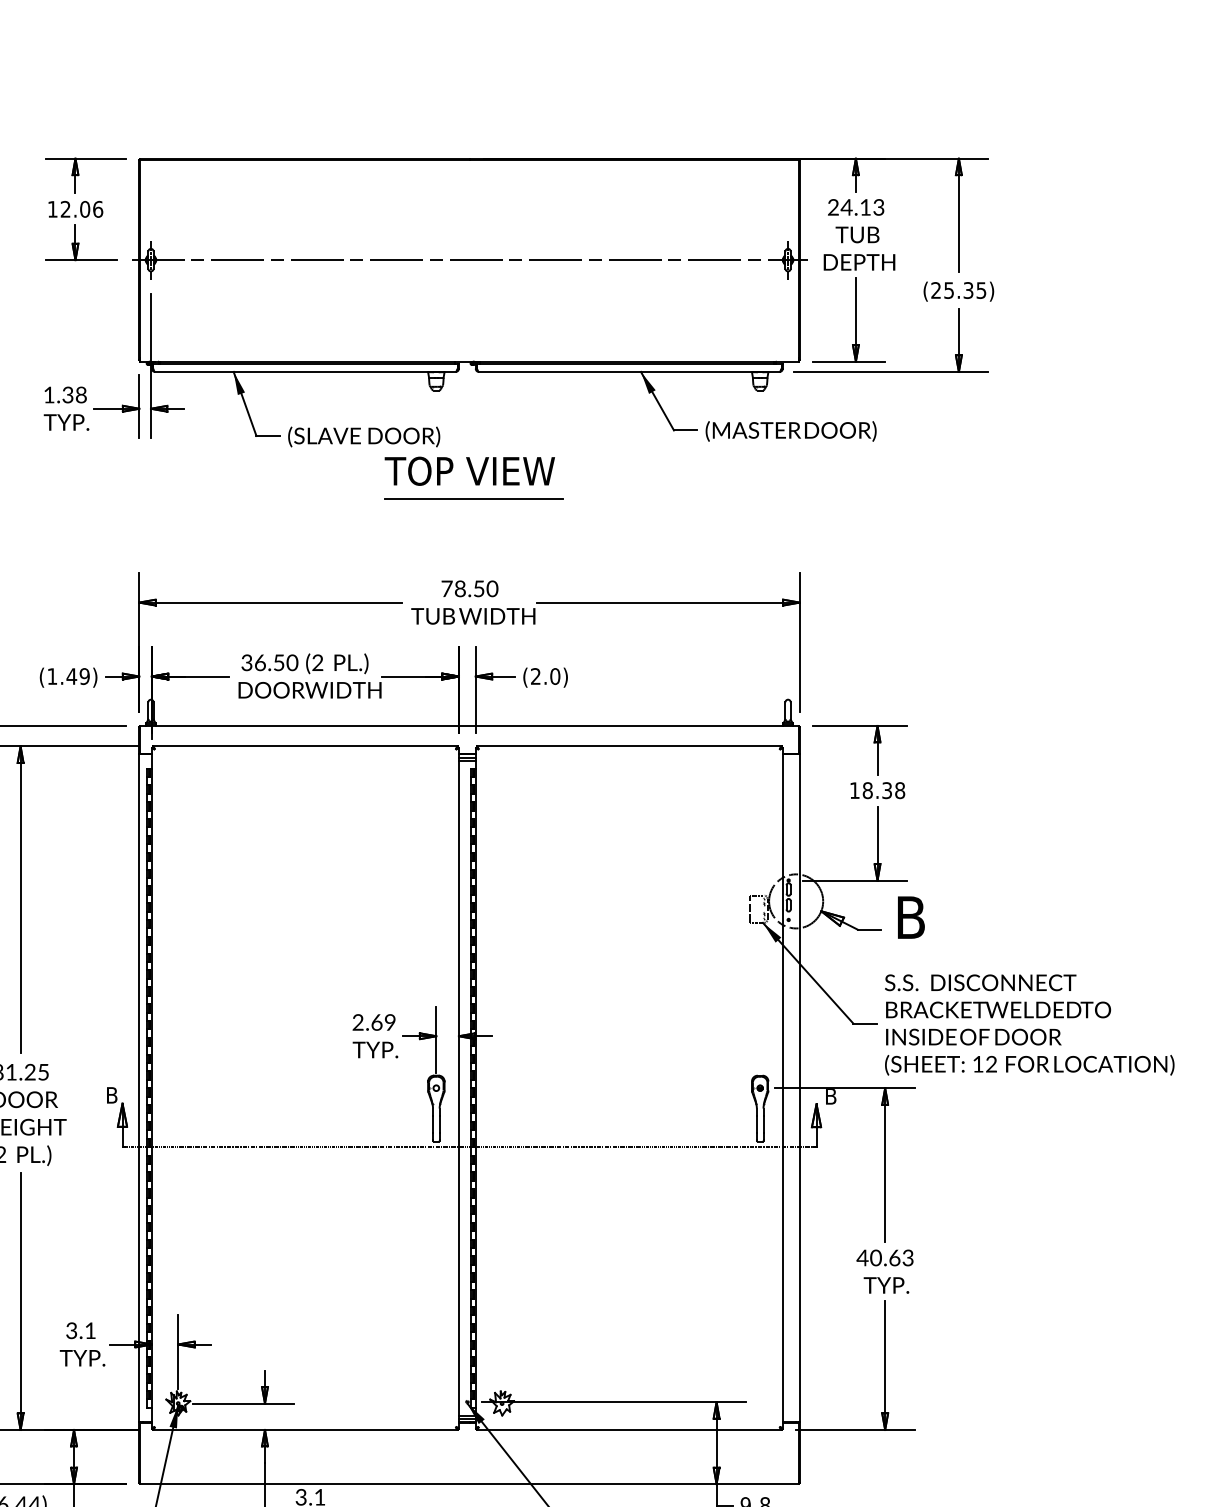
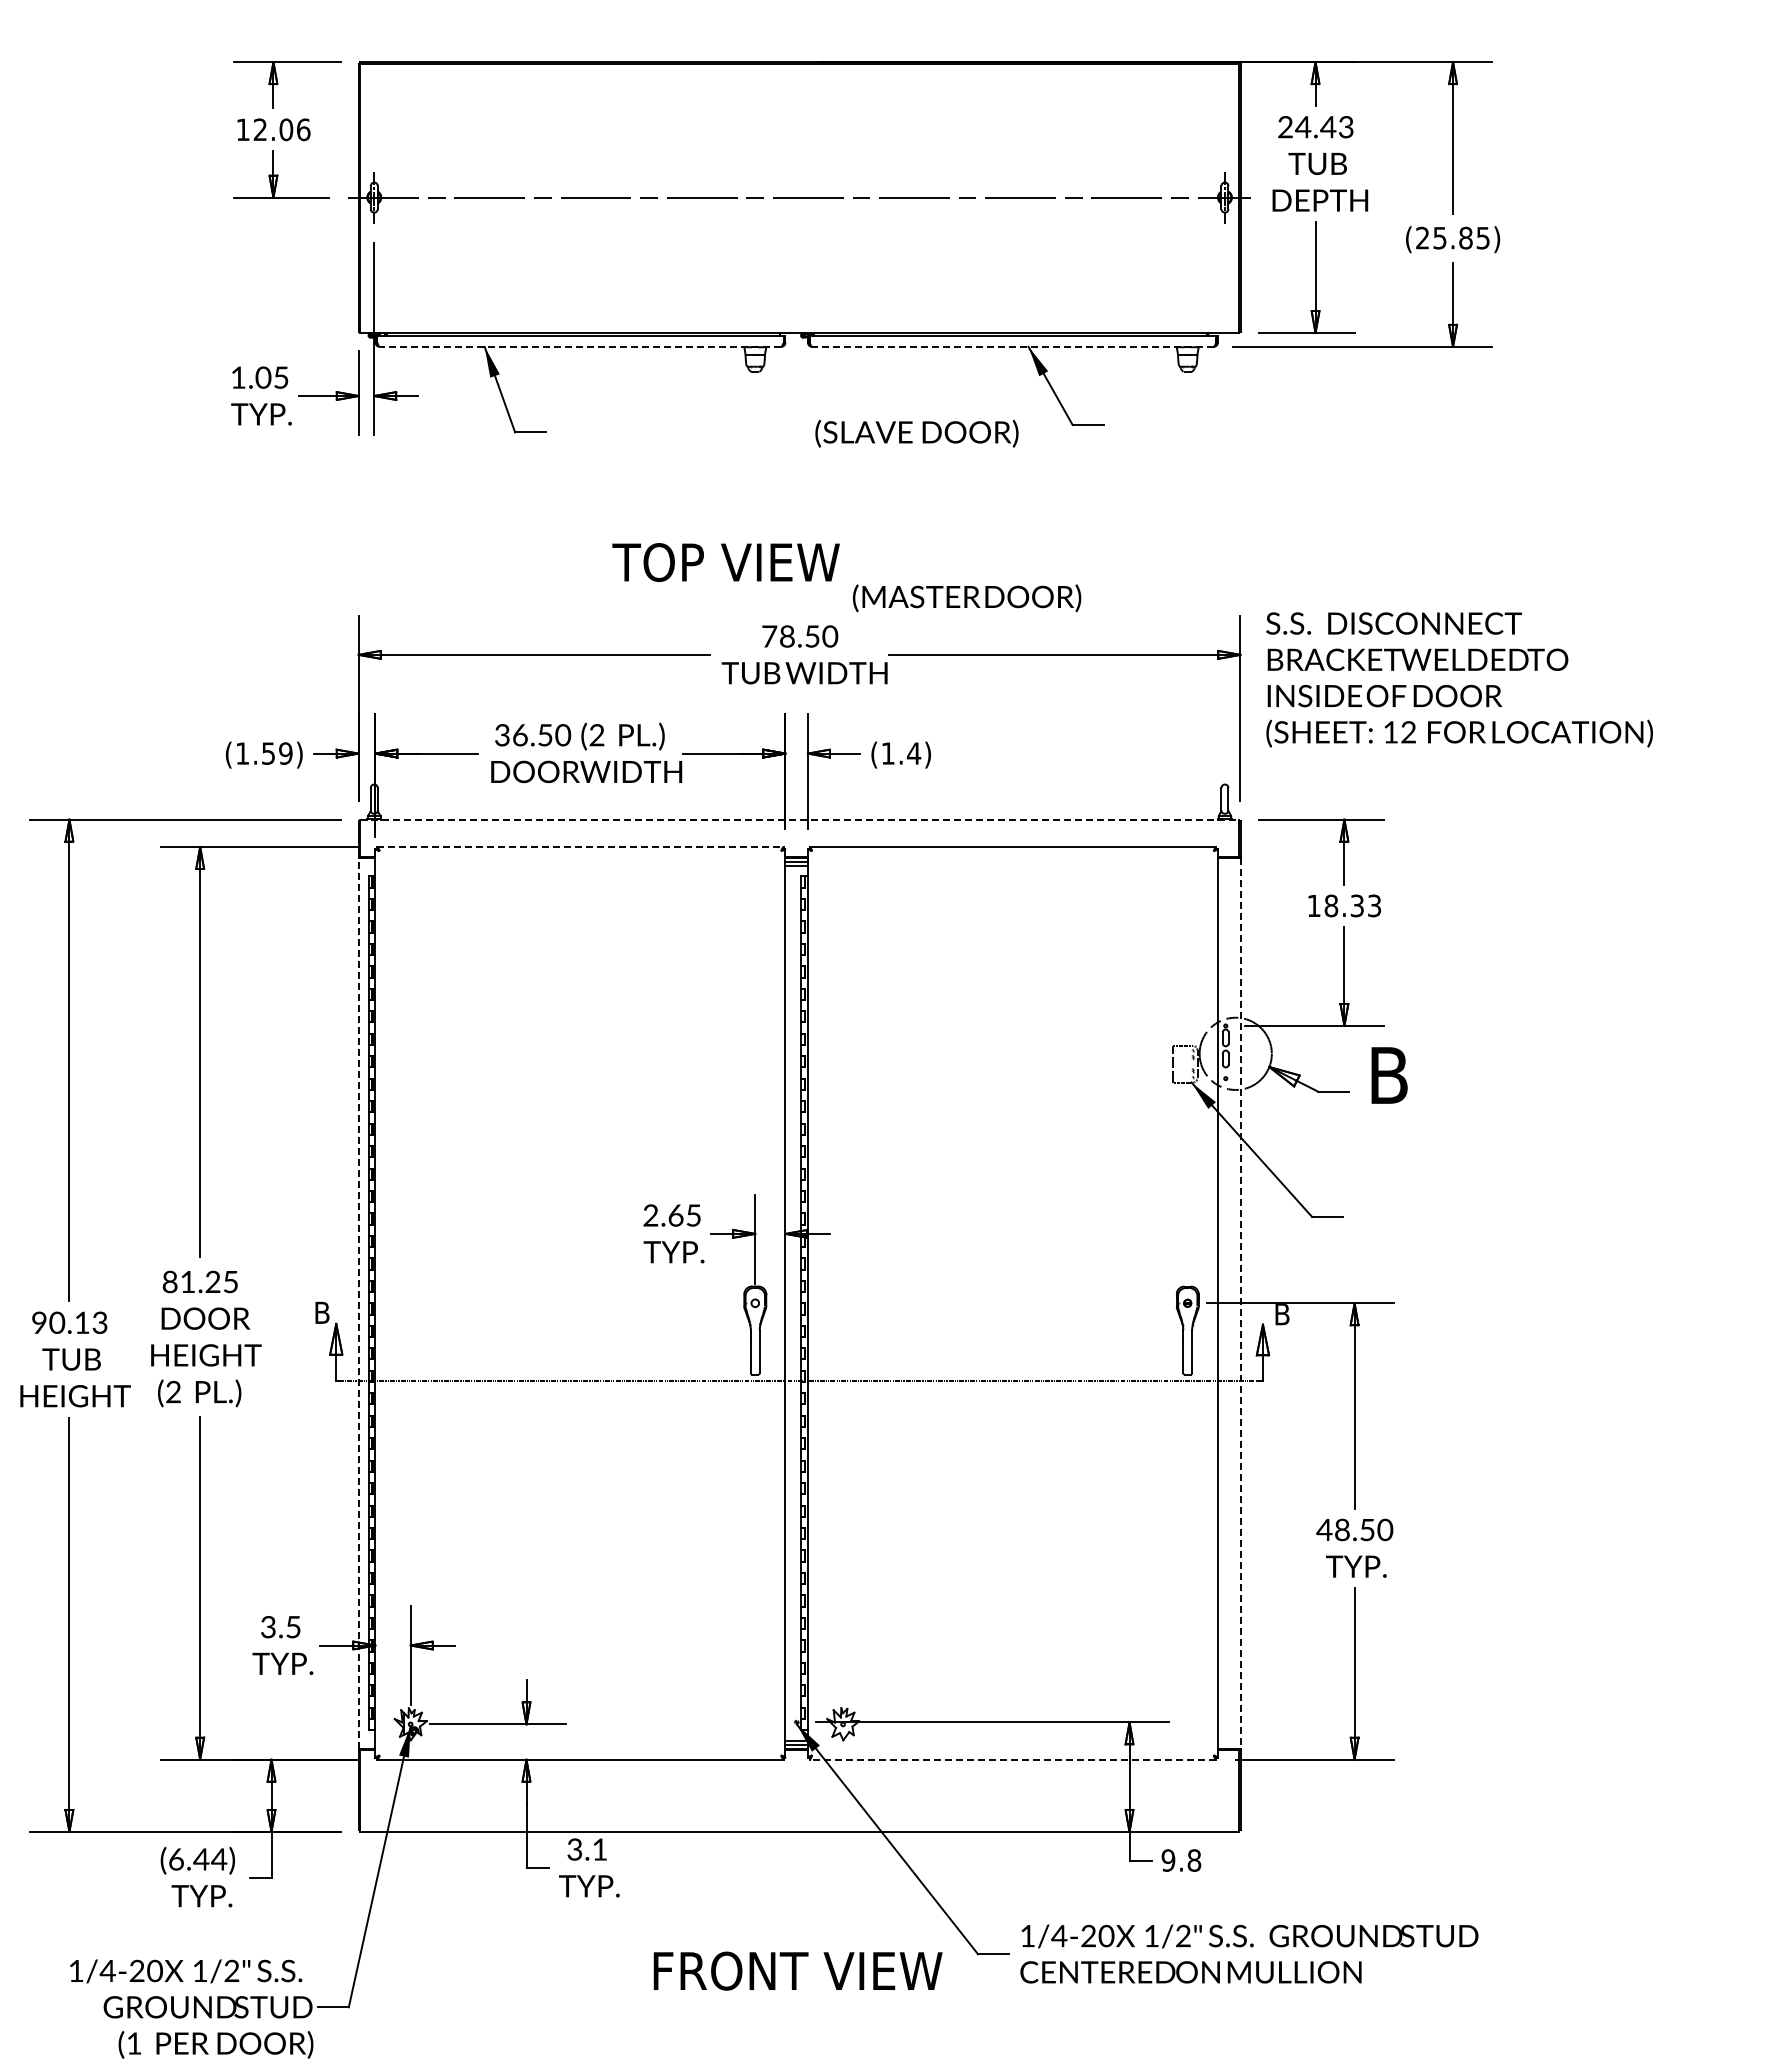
text: (865, 207) -> (1328, 127), 24.13 -> 24.43
text: (968, 290) -> (1465, 237), (25.35) -> (25.85)
line: (305, 371) -> (580, 346), solid -> dashed
line: (628, 371) -> (1012, 346), solid -> dashed
text: (74, 394) -> (271, 377), 1.38 -> 1.05
text: (791, 431) -> (967, 598), moved
text: (363, 436) -> (916, 433), moved
text: (469, 471) -> (725, 562), moved
line: (473, 498) -> (805, 516), removed
text: (71, 676) -> (268, 753), (1.49) -> (1.59)
text: (545, 676) -> (901, 753), (2.0) -> (1.4)
line: (470, 725) -> (800, 819), solid -> dashed
line: (305, 746) -> (580, 846), solid -> dashed
text: (900, 790) -> (1374, 905), 18.38 -> 18.33
text: (390, 1022) -> (693, 1215), 2.69 -> 2.65
text: (1029, 1024) -> (1459, 679), moved
line: (139, 1088) -> (358, 1303), solid -> dashed
line: (799, 1088) -> (1240, 1303), solid -> dashed
text: (891, 1258) -> (1363, 1530), 40.63 -> 48.50
text: (90, 1331) -> (293, 1627), 3.1 -> 3.5
line: (628, 1429) -> (1012, 1759), solid -> dashed

